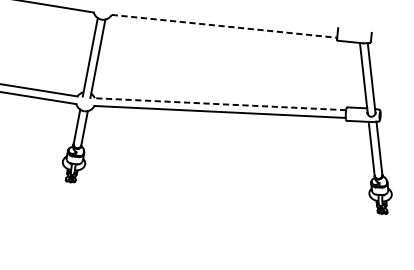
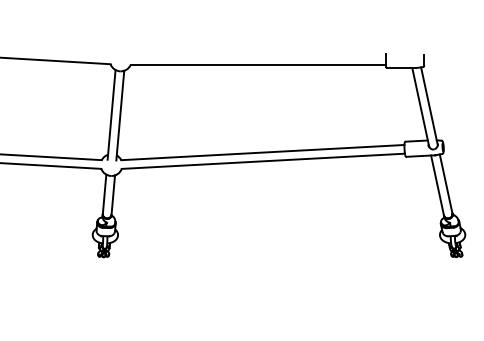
line: (224, 26) -> (258, 64), dashed -> solid
line: (220, 104) -> (262, 152), dashed -> solid

